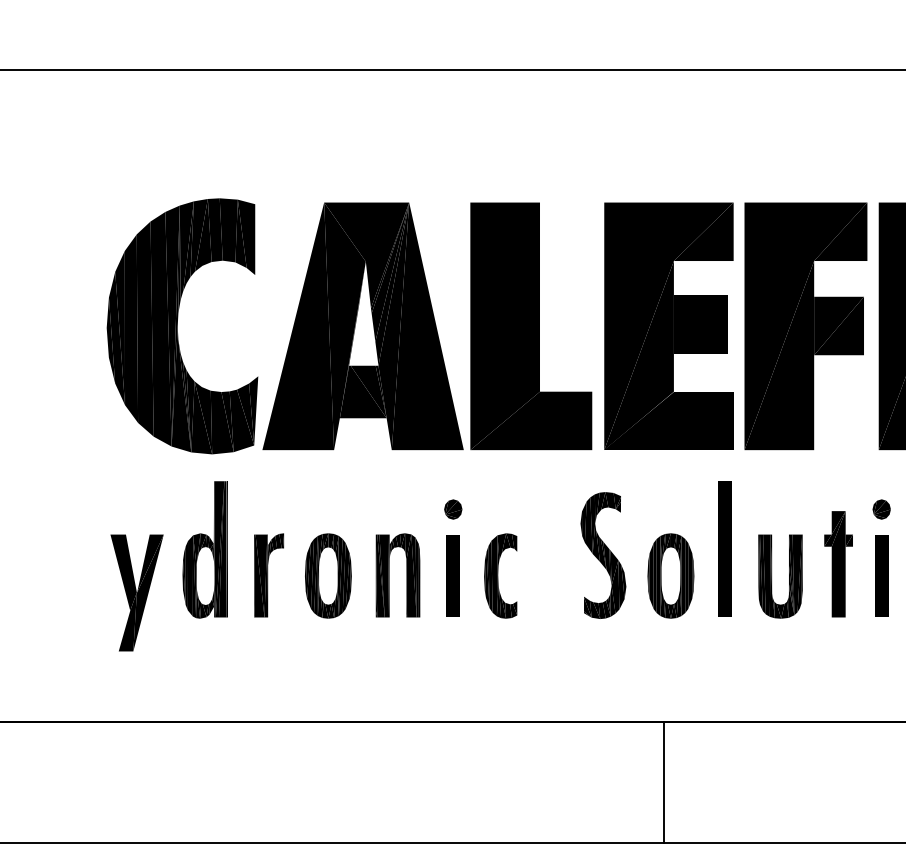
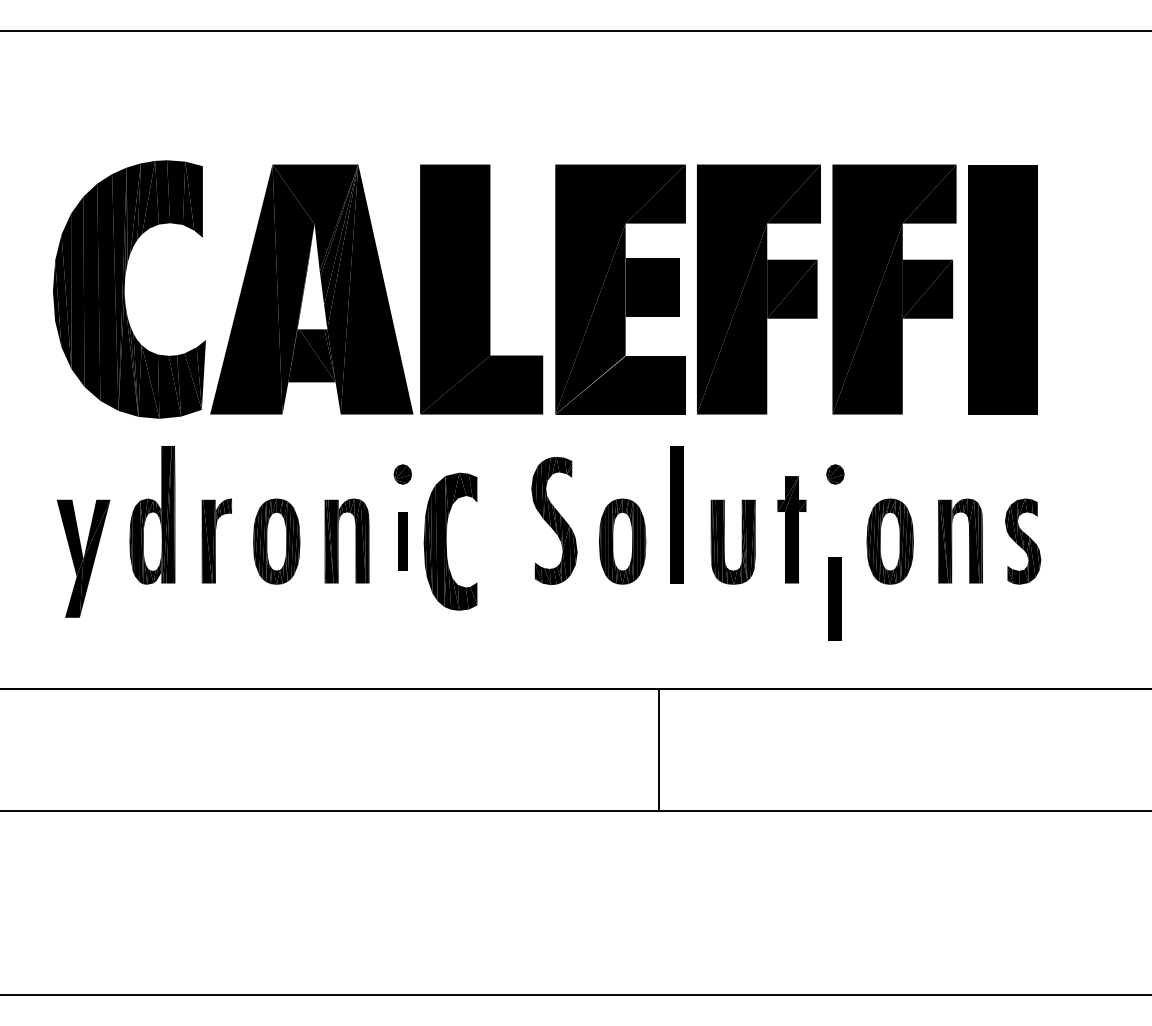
part: (452, 575) -> (402, 541), size x0.7
part: (500, 575) -> (450, 541), size x1.6
part: (880, 575) -> (834, 598), moved
line: (664, 781) -> (659, 749), moved

